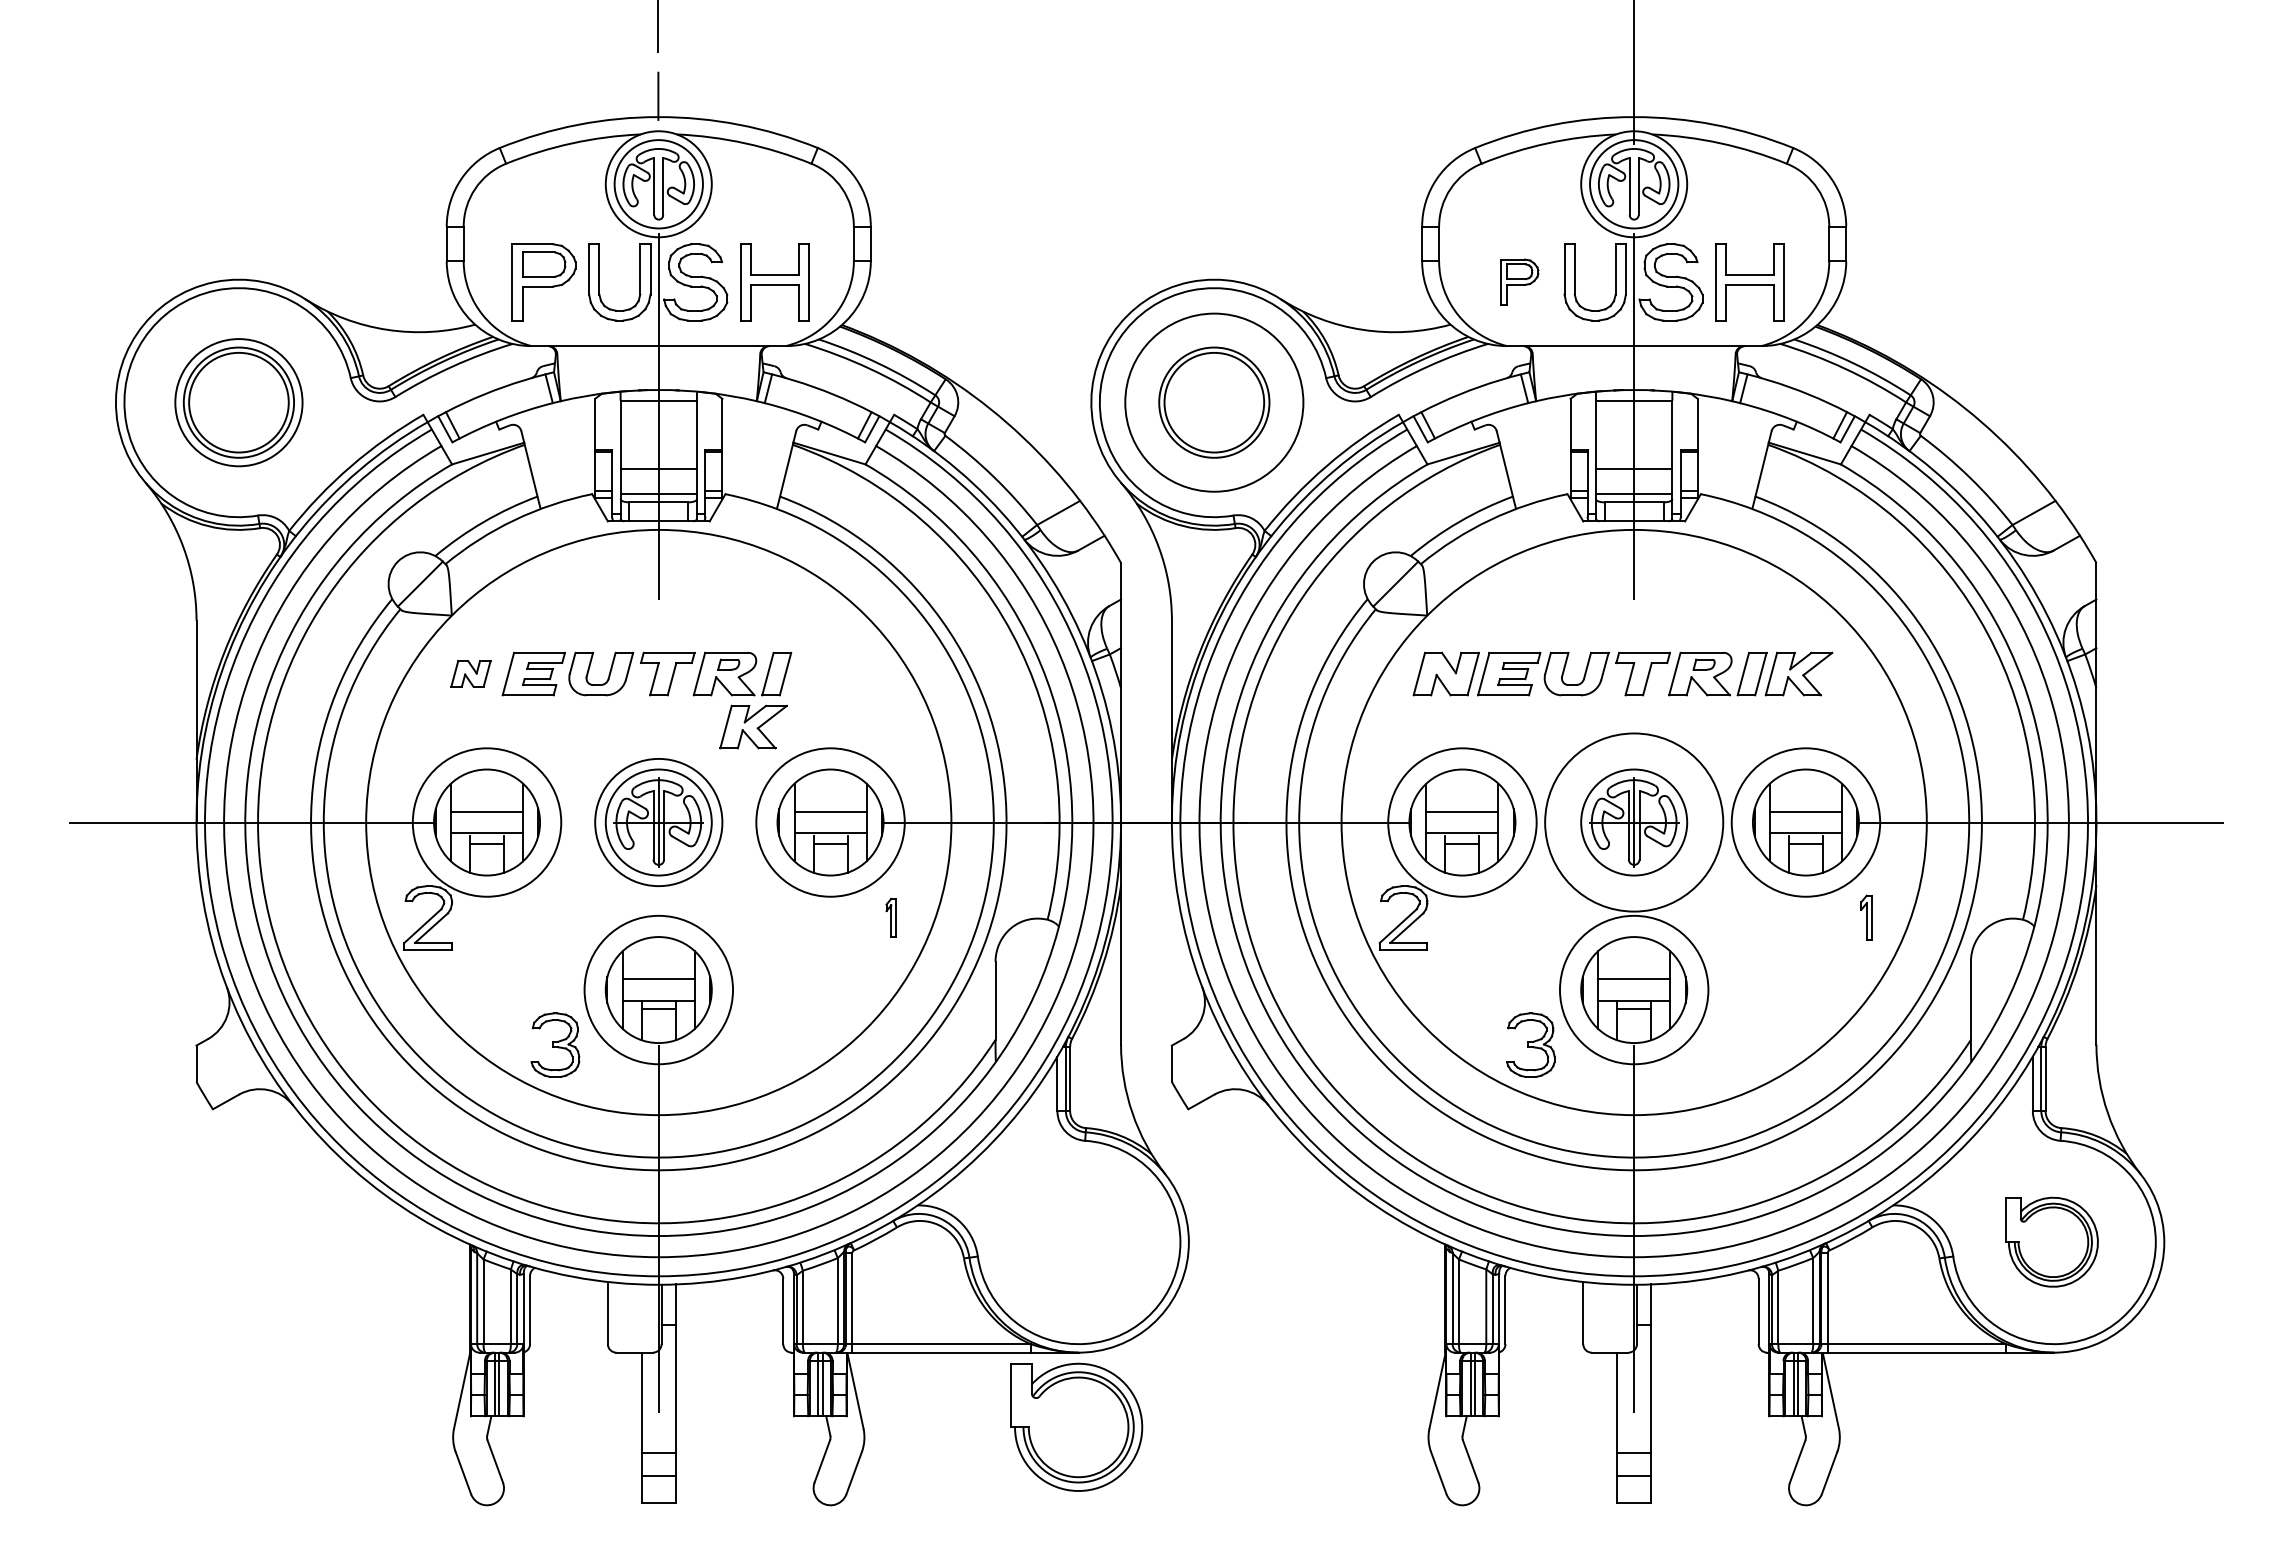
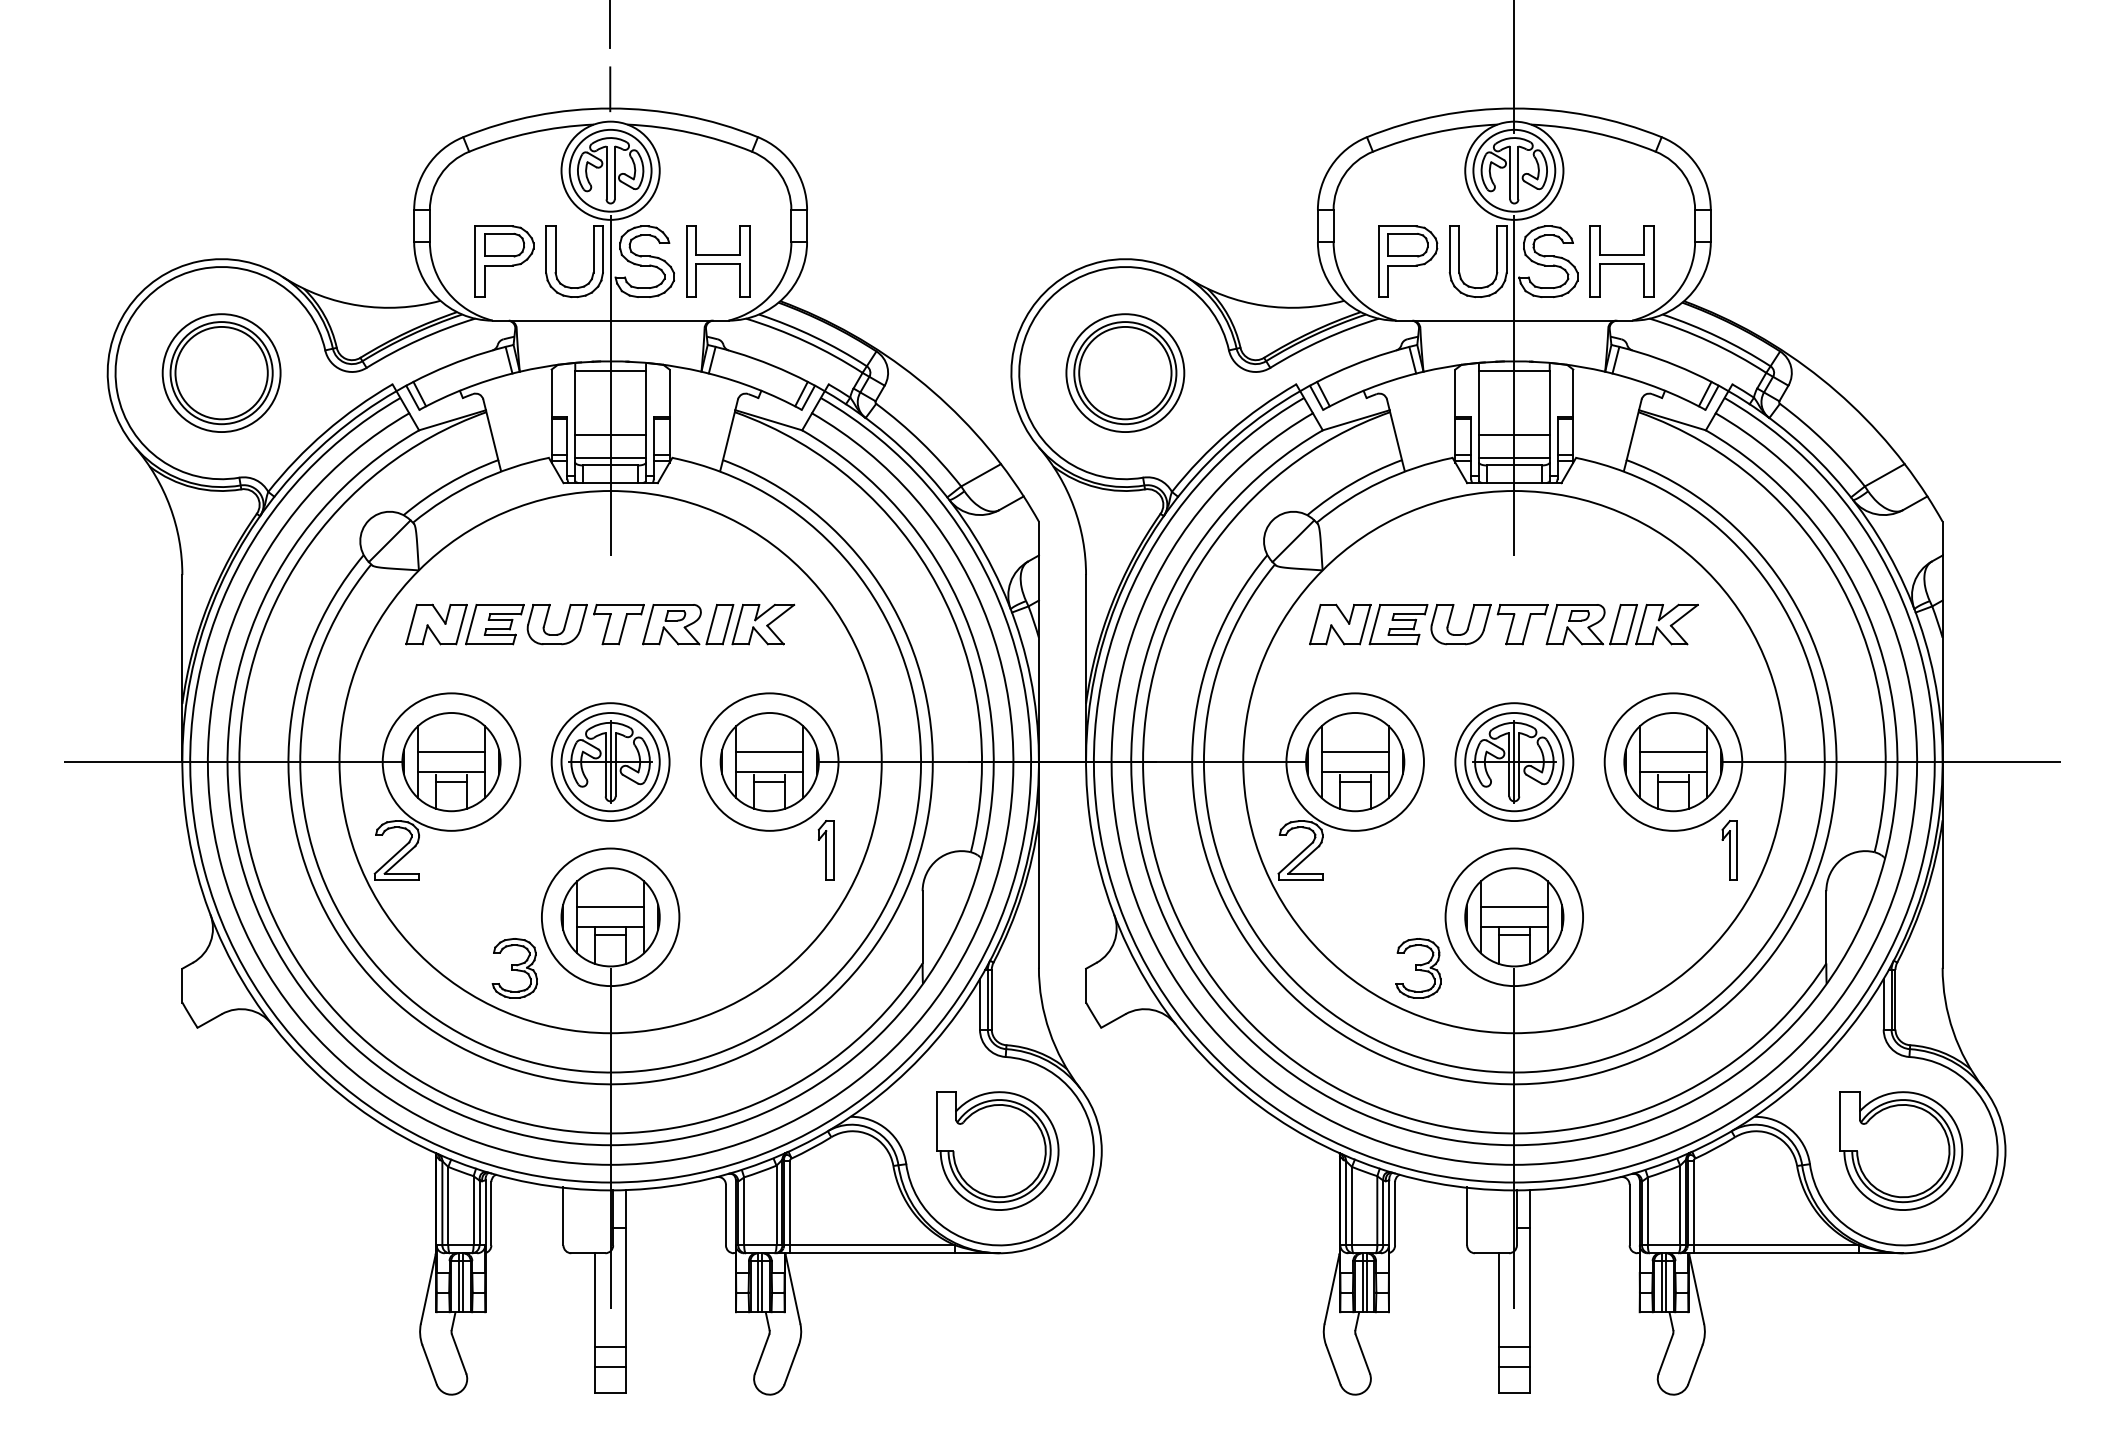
part: (1519, 282) -> (1408, 261), size x1.67
circle: (1213, 402) -> (1124, 372), size x0.71
part: (470, 673) -> (436, 624), size x1.67
part: (753, 726) -> (763, 624), moved
circle: (1633, 822) -> (1513, 762), size x0.71
part: (890, 917) -> (825, 850), size x1.67
part: (1866, 917) -> (1729, 850), size x1.43
part: (2051, 1241) -> (1900, 1150), size x1.43
part: (1076, 1426) -> (997, 1150), moved

